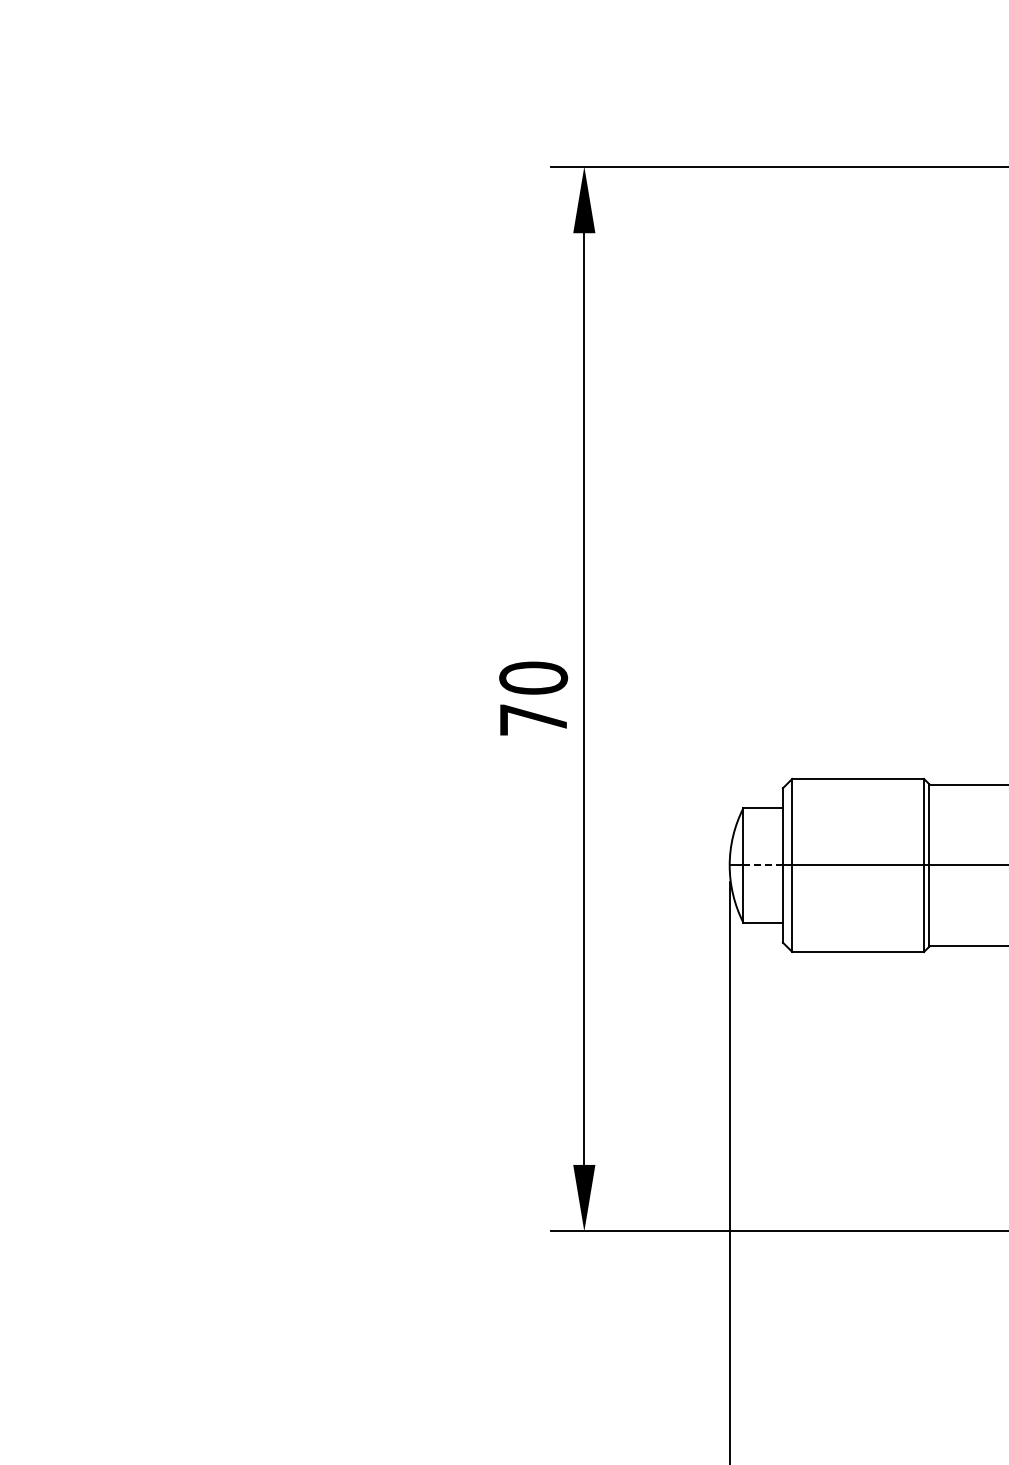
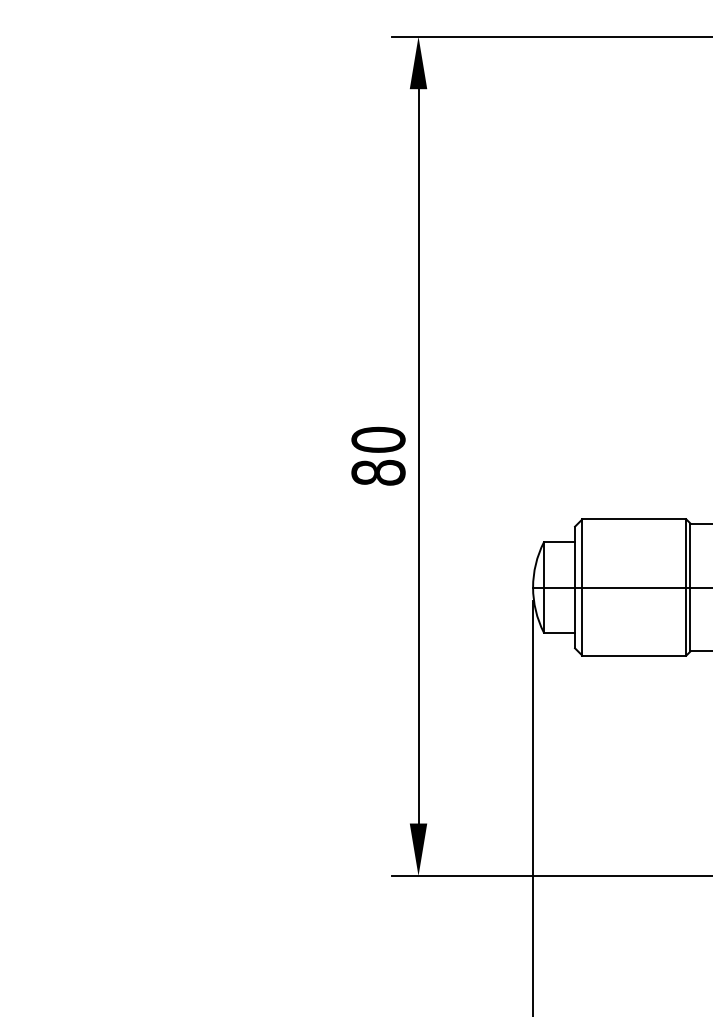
text: (533, 719) -> (378, 472), 70 -> 80
line: (763, 865) -> (559, 587), dashed -> solid

